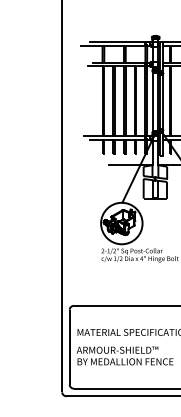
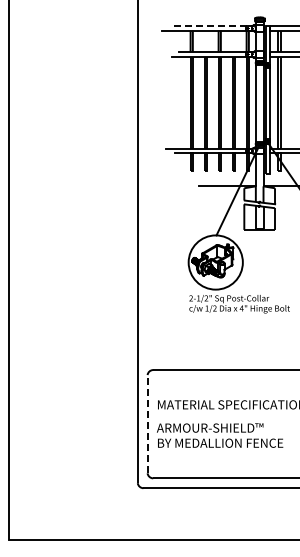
line: (120, 42) -> (213, 25), solid -> dashed
line: (69, 346) -> (147, 423), solid -> dashed

